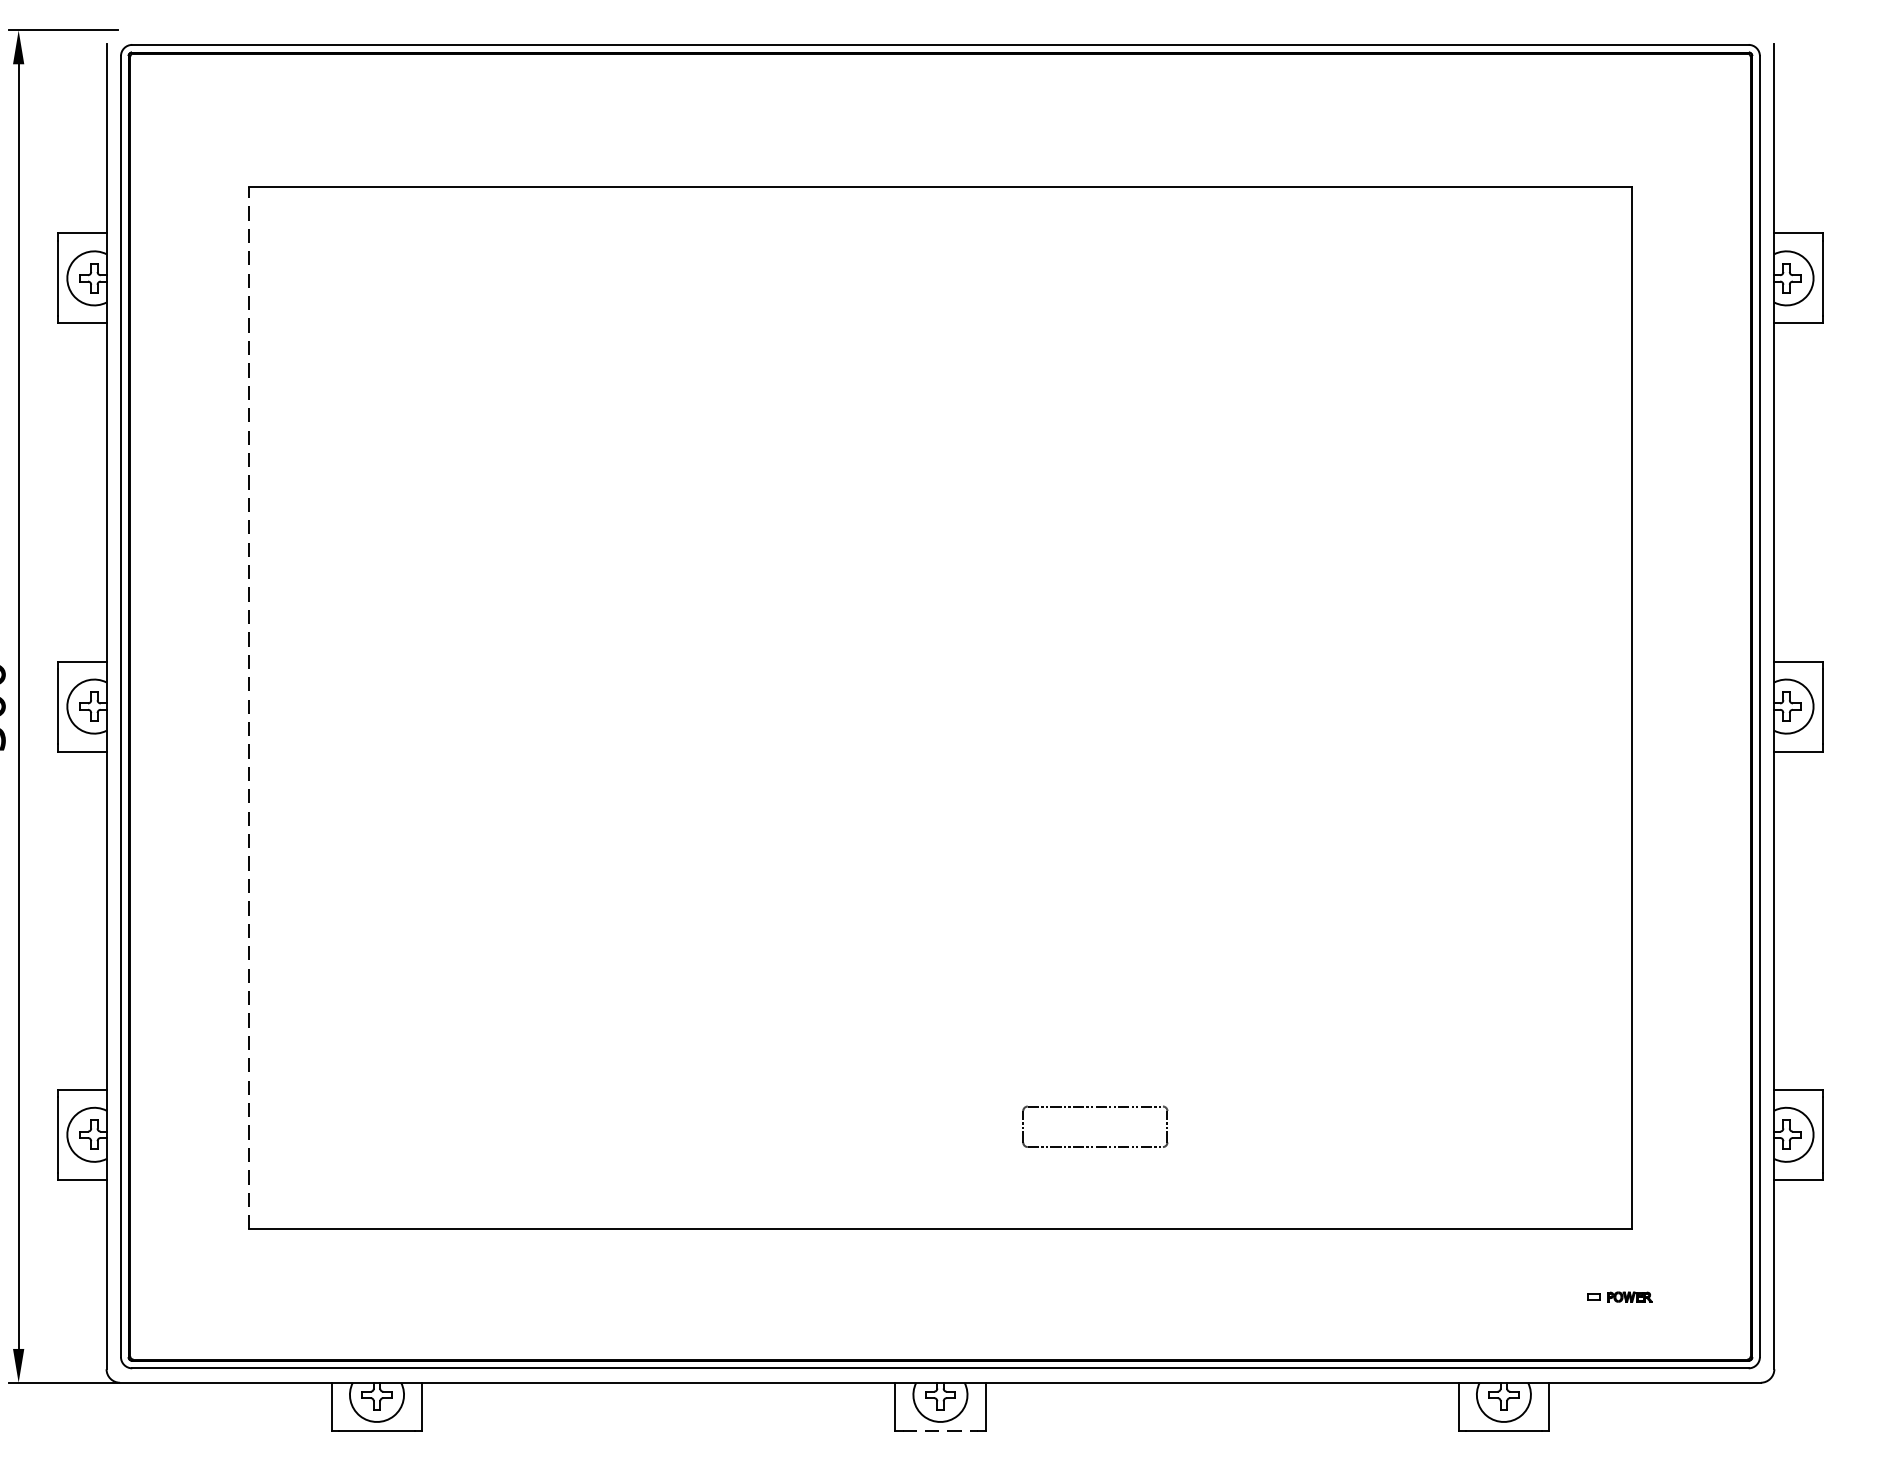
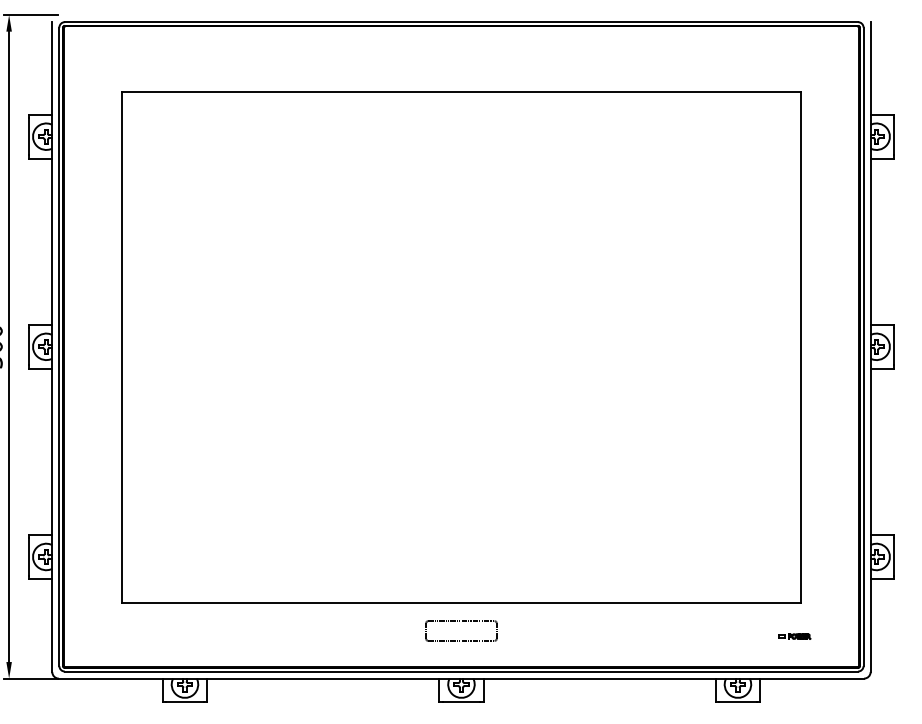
line: (247, 707) -> (121, 347), dashed -> solid
part: (1097, 1107) -> (462, 621), moved
line: (940, 1431) -> (461, 702), dashed -> solid

